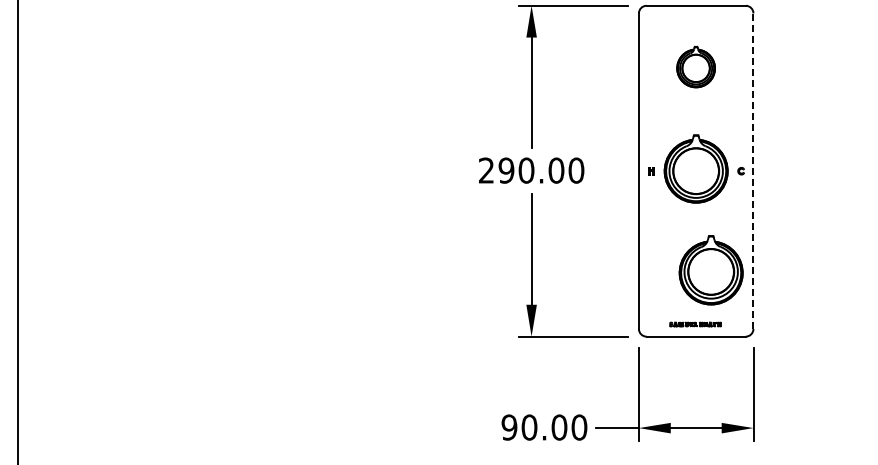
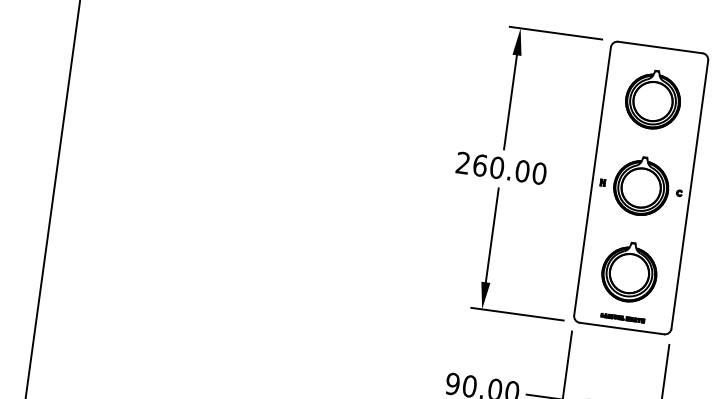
part: (695, 66) -> (652, 99), size x1.67
text: (506, 170) -> (480, 165), 290.00 -> 260.00
line: (753, 171) -> (689, 194), dashed -> solid
part: (710, 270) -> (629, 272), moved

